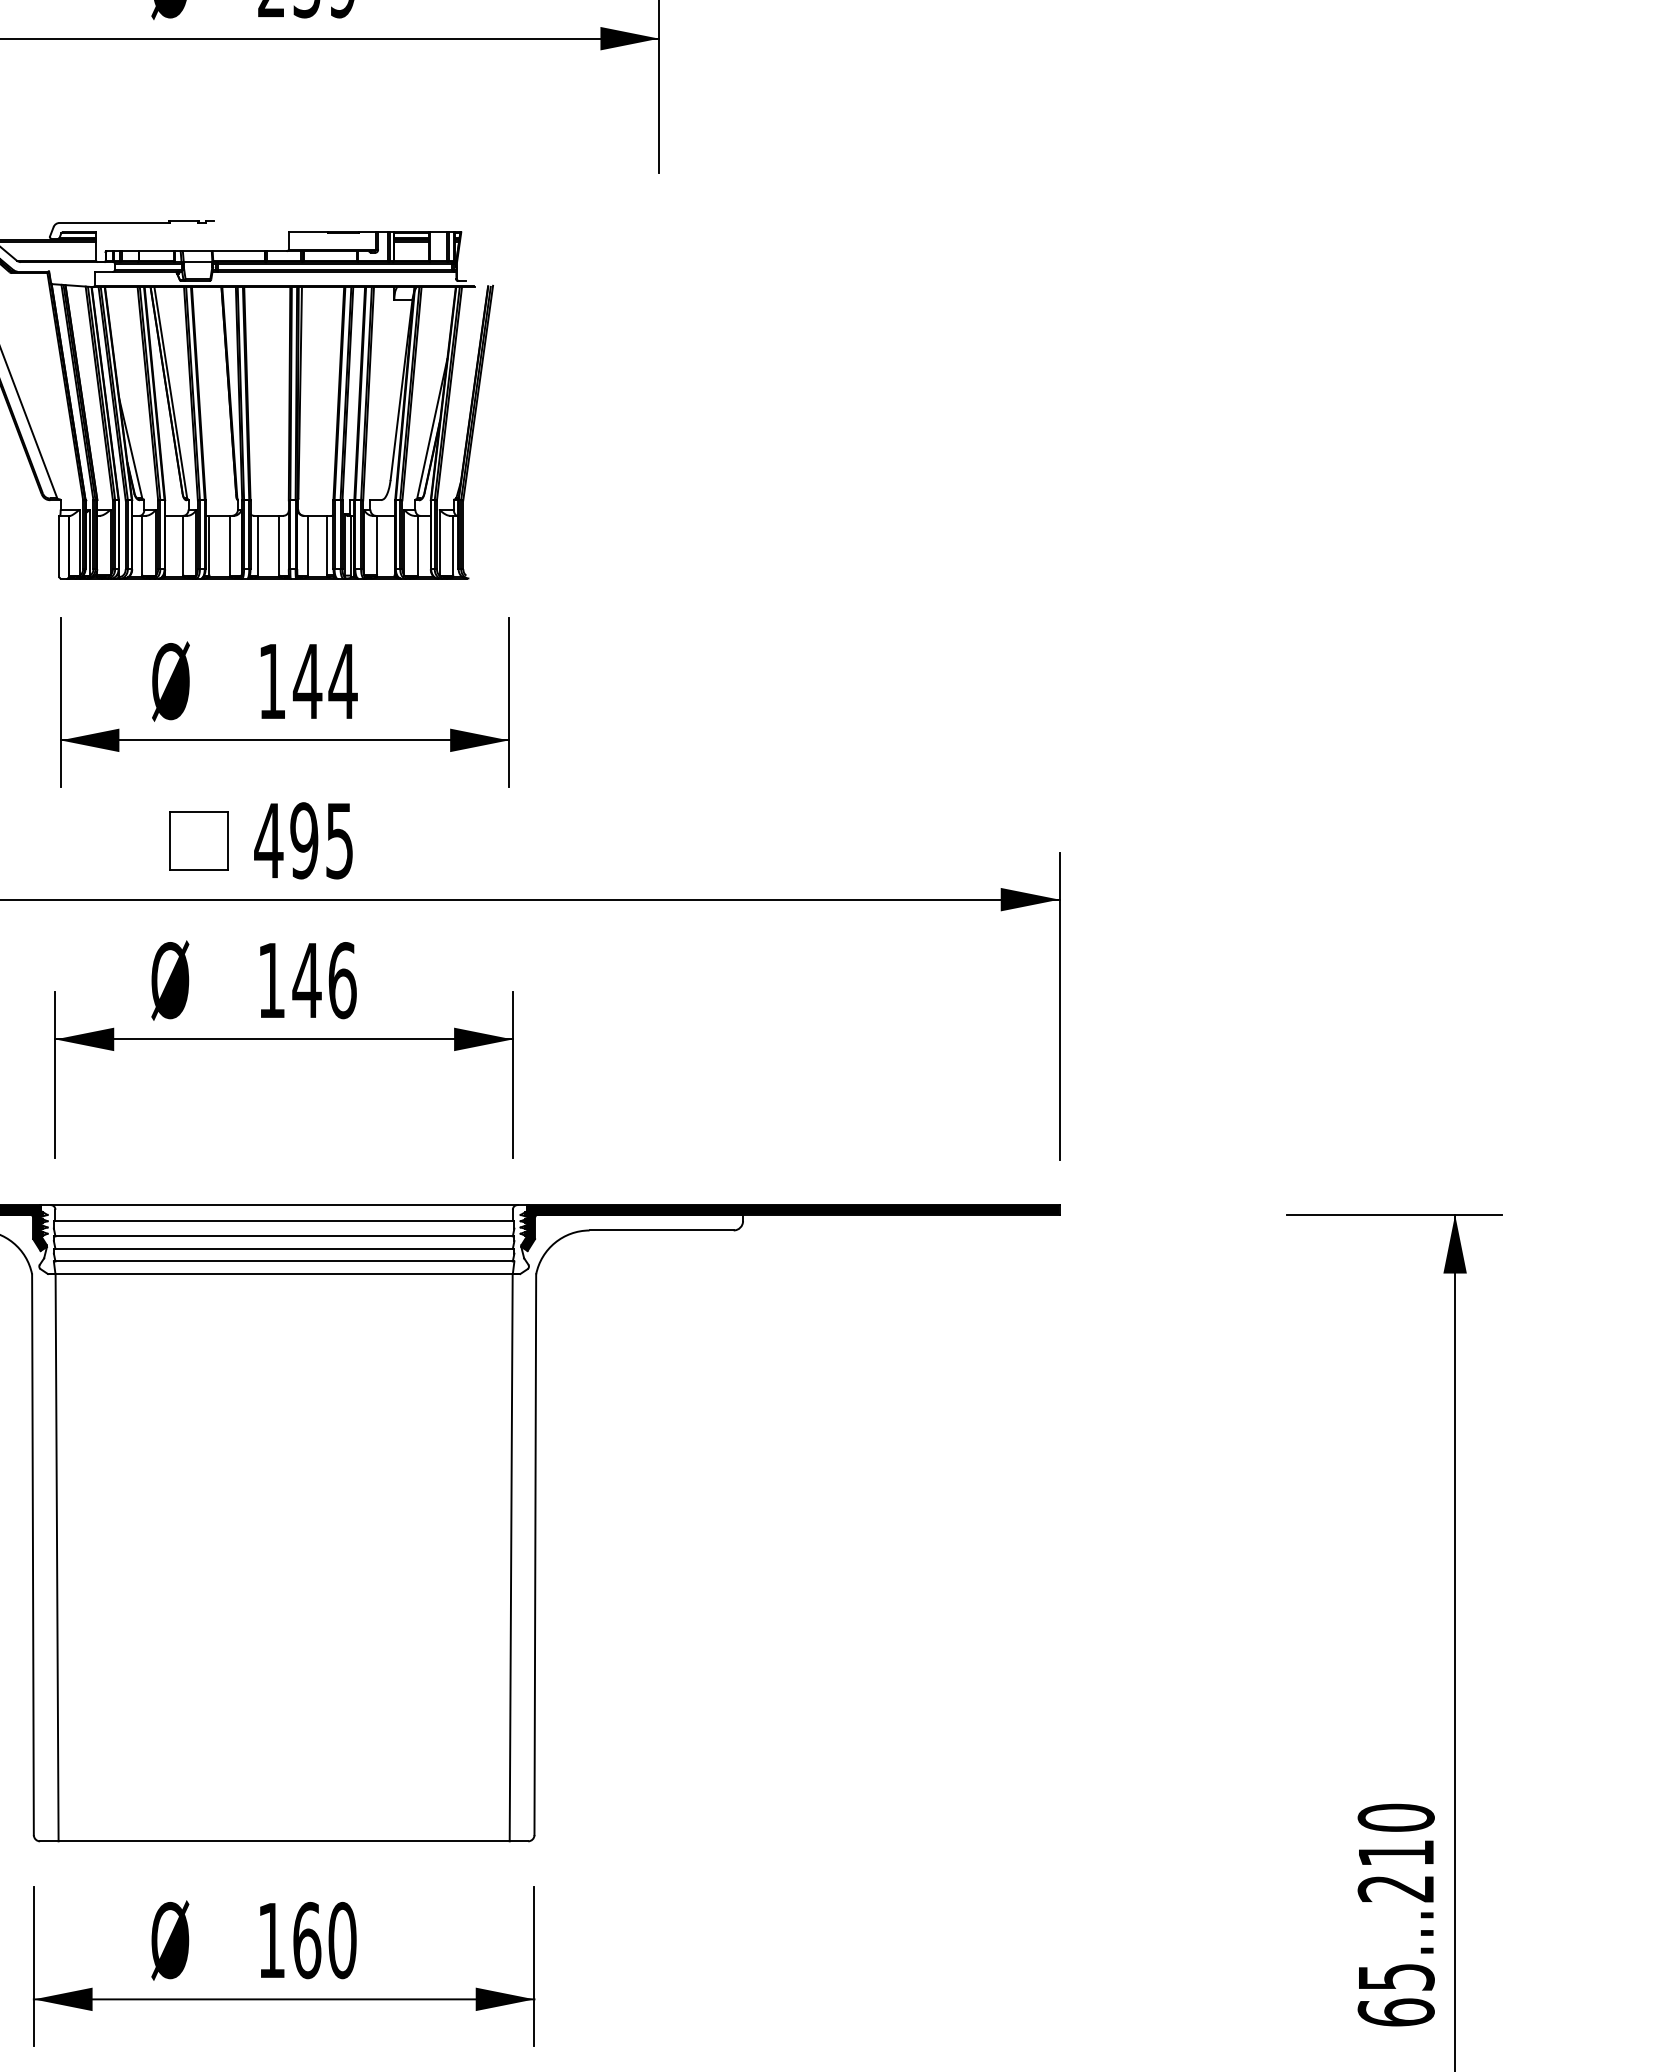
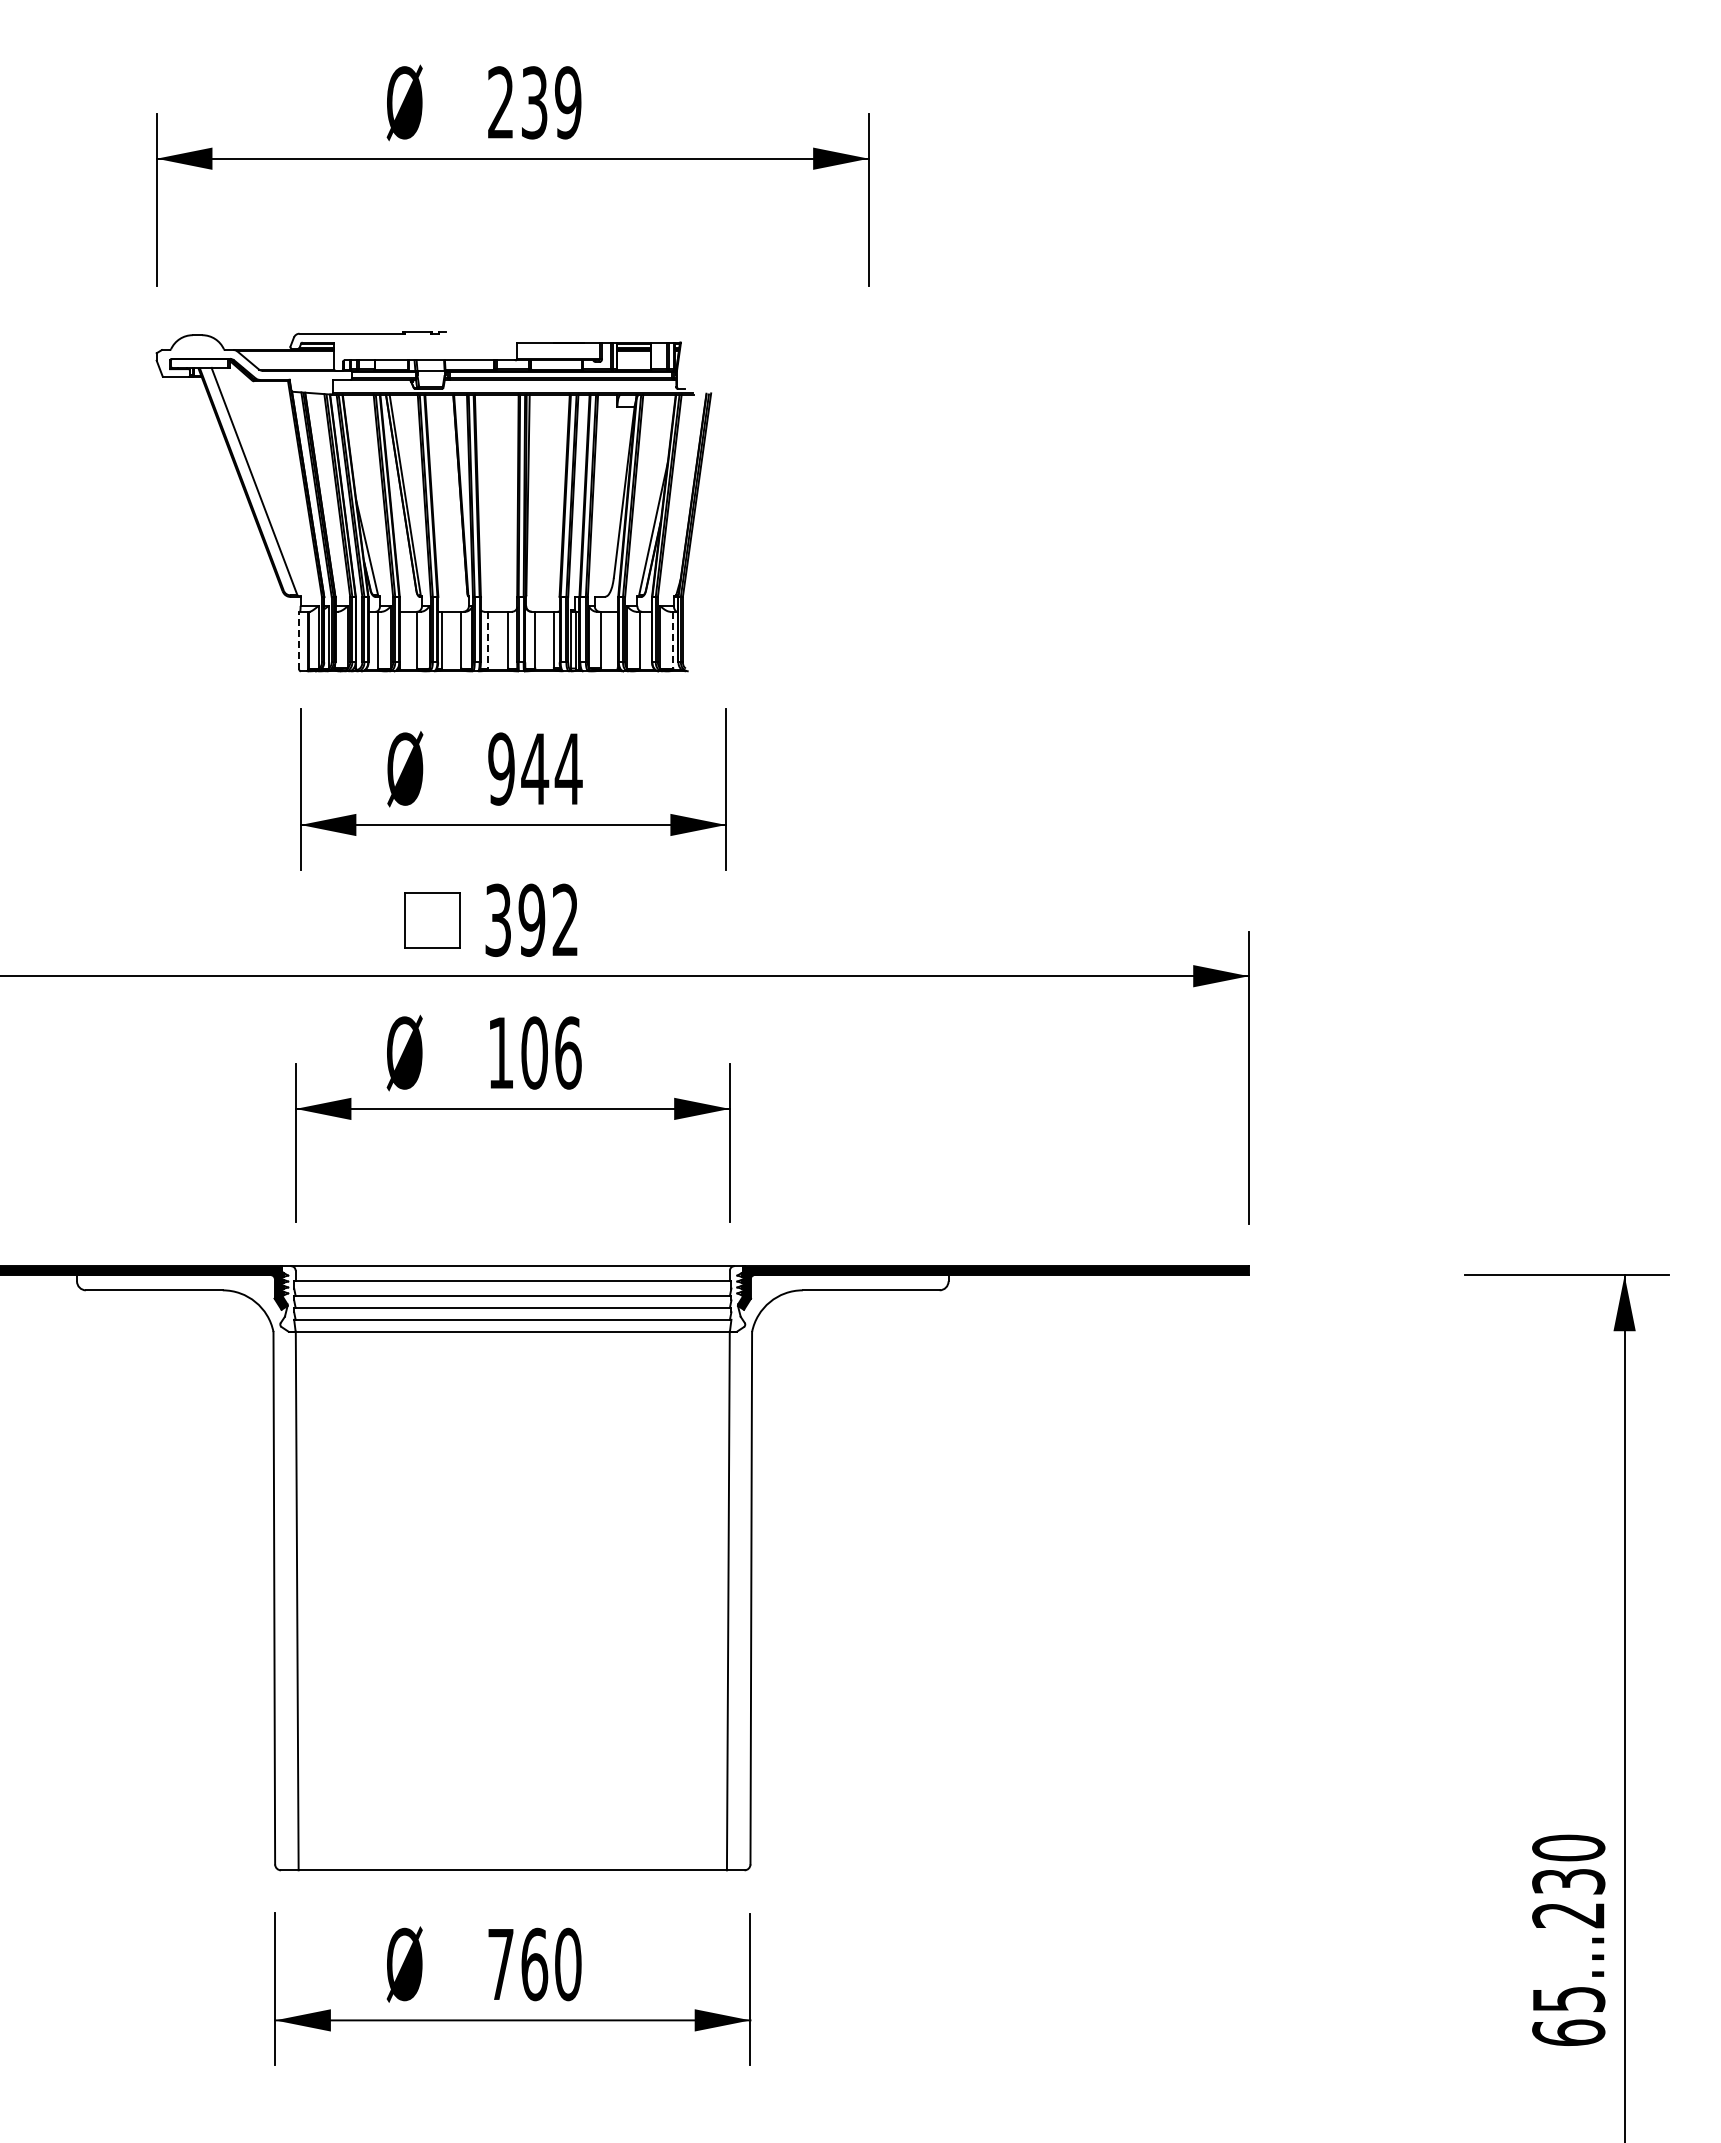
line: (59, 546) -> (299, 640), solid -> dashed
line: (257, 546) -> (487, 640), solid -> dashed
line: (453, 546) -> (673, 640), solid -> dashed
text: (272, 680) -> (501, 768), 144 -> 944
text: (302, 840) -> (530, 920), 495 -> 392
text: (307, 980) -> (534, 1052), 146 -> 106
text: (1396, 1853) -> (1568, 1881), 65...210 -> 65...230
text: (271, 1940) -> (500, 1964), 160 -> 760

